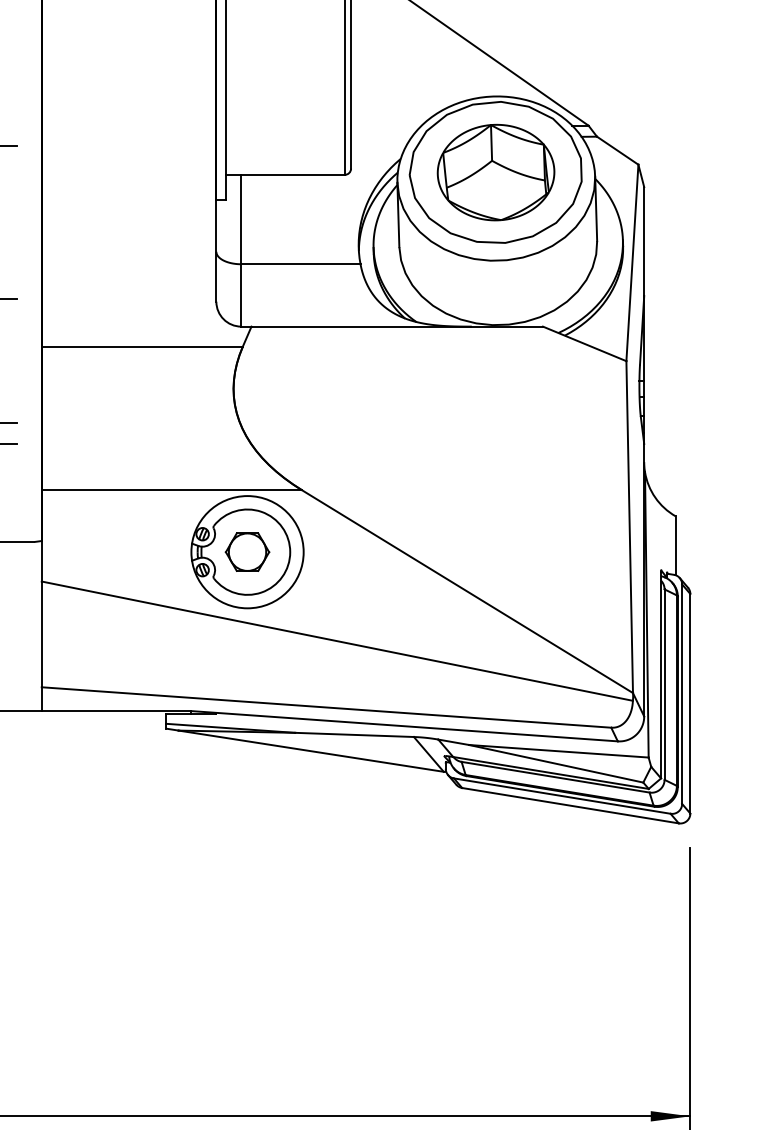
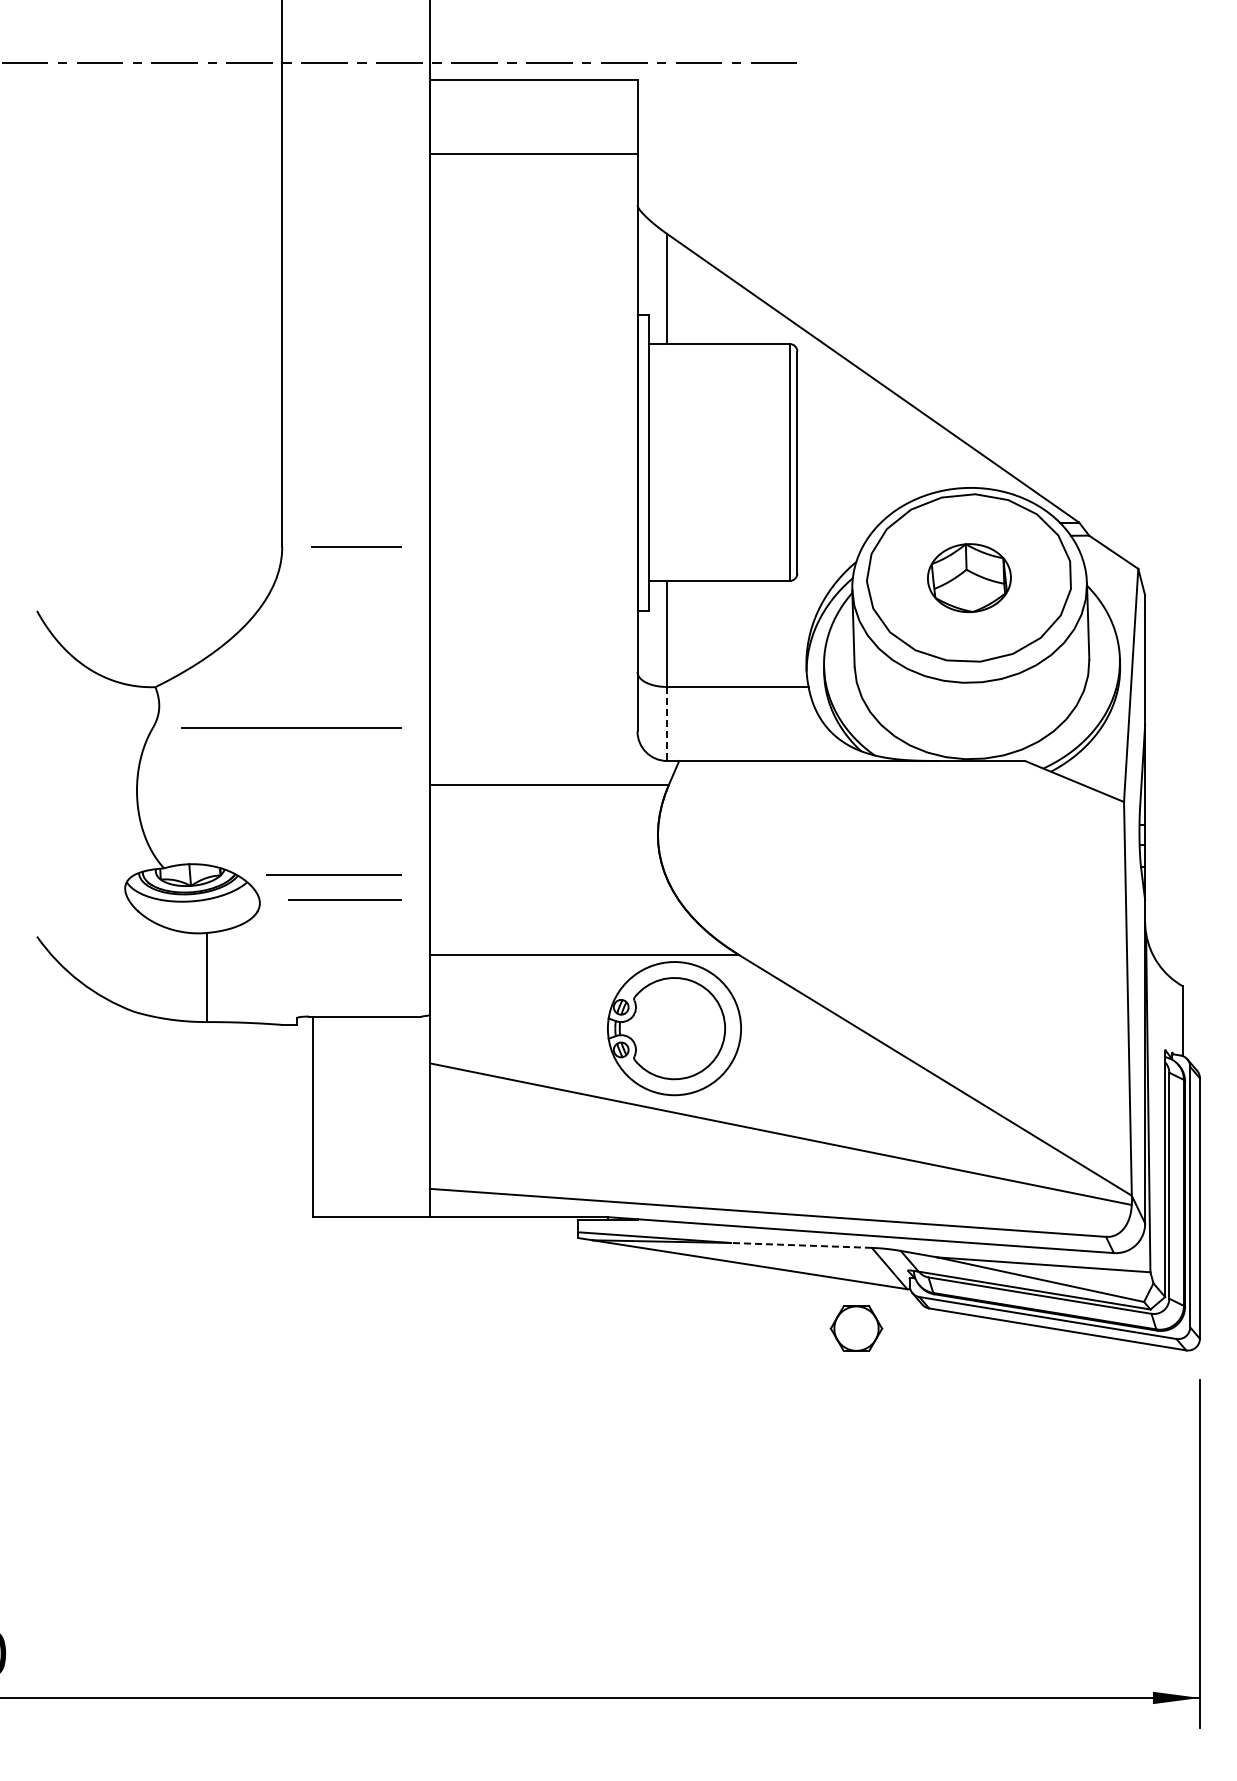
part: (496, 171) -> (969, 577), size x0.6
line: (241, 295) -> (667, 724), solid -> dashed
part: (247, 552) -> (856, 1328), moved
line: (353, 734) -> (800, 1245), solid -> dashed

